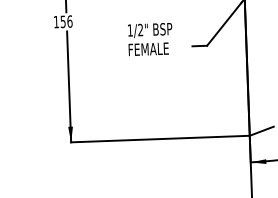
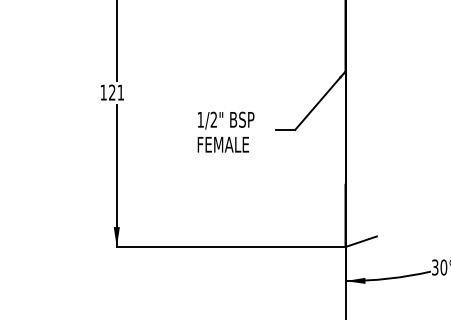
text: (66, 21) -> (116, 92), 156 -> 121
text: (150, 38) -> (225, 131), moved

